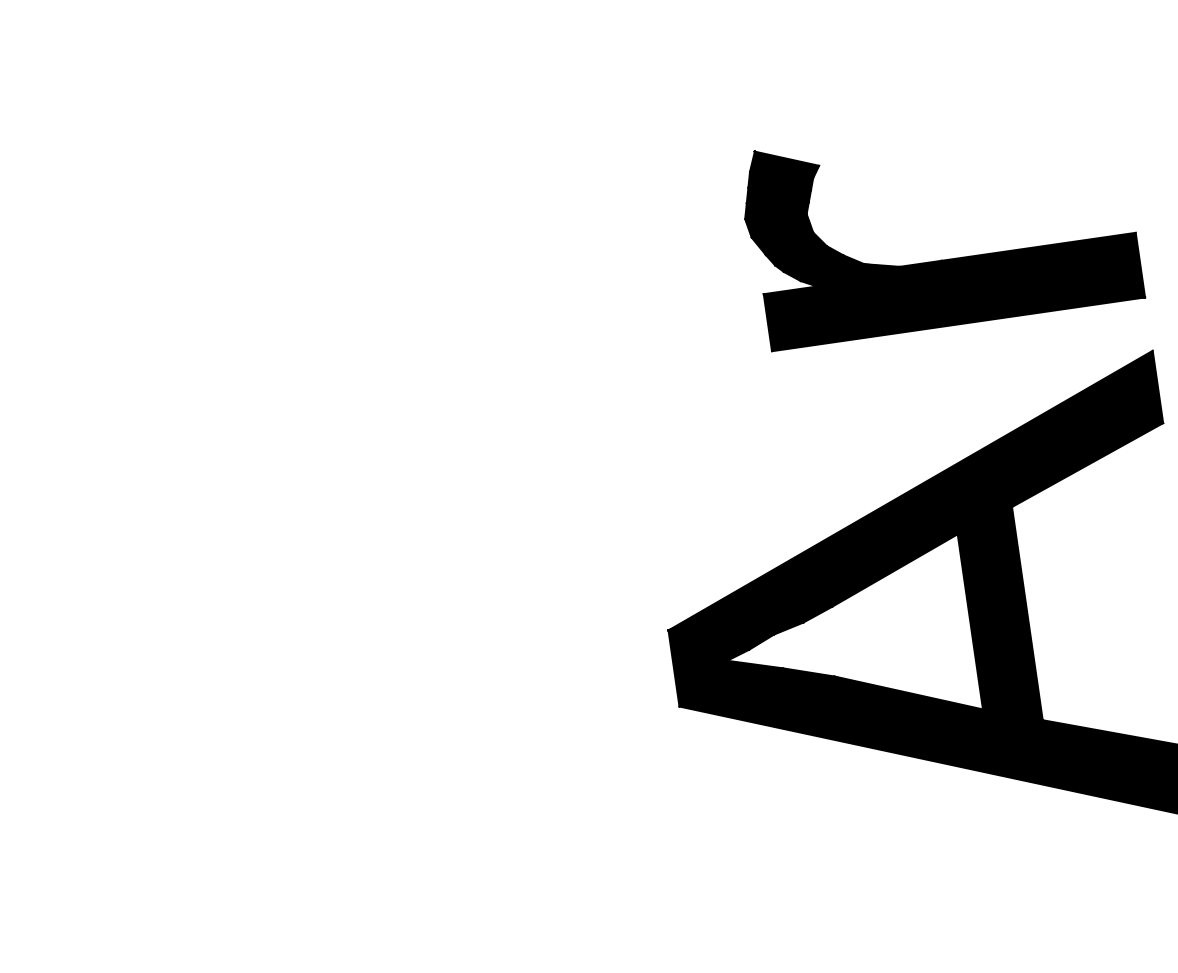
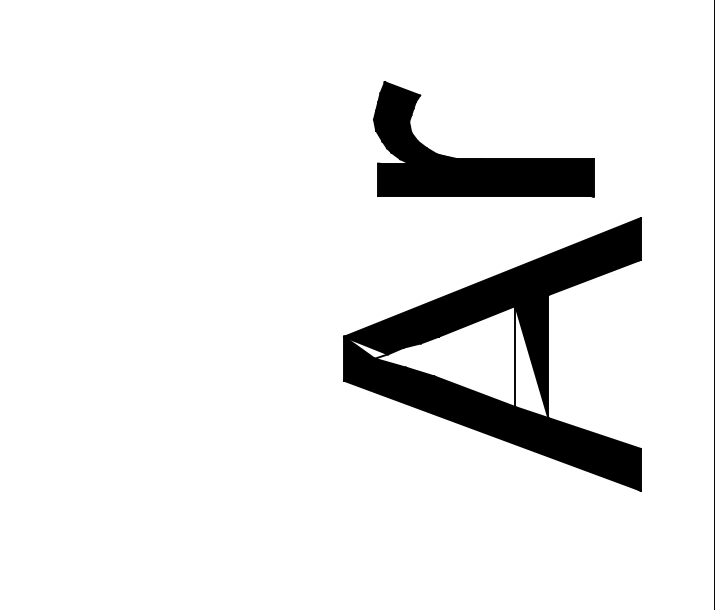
part: (944, 259) -> (483, 158), moved
fill: (999, 628) -> (531, 362), removed
fill: (709, 643) -> (366, 347), removed

